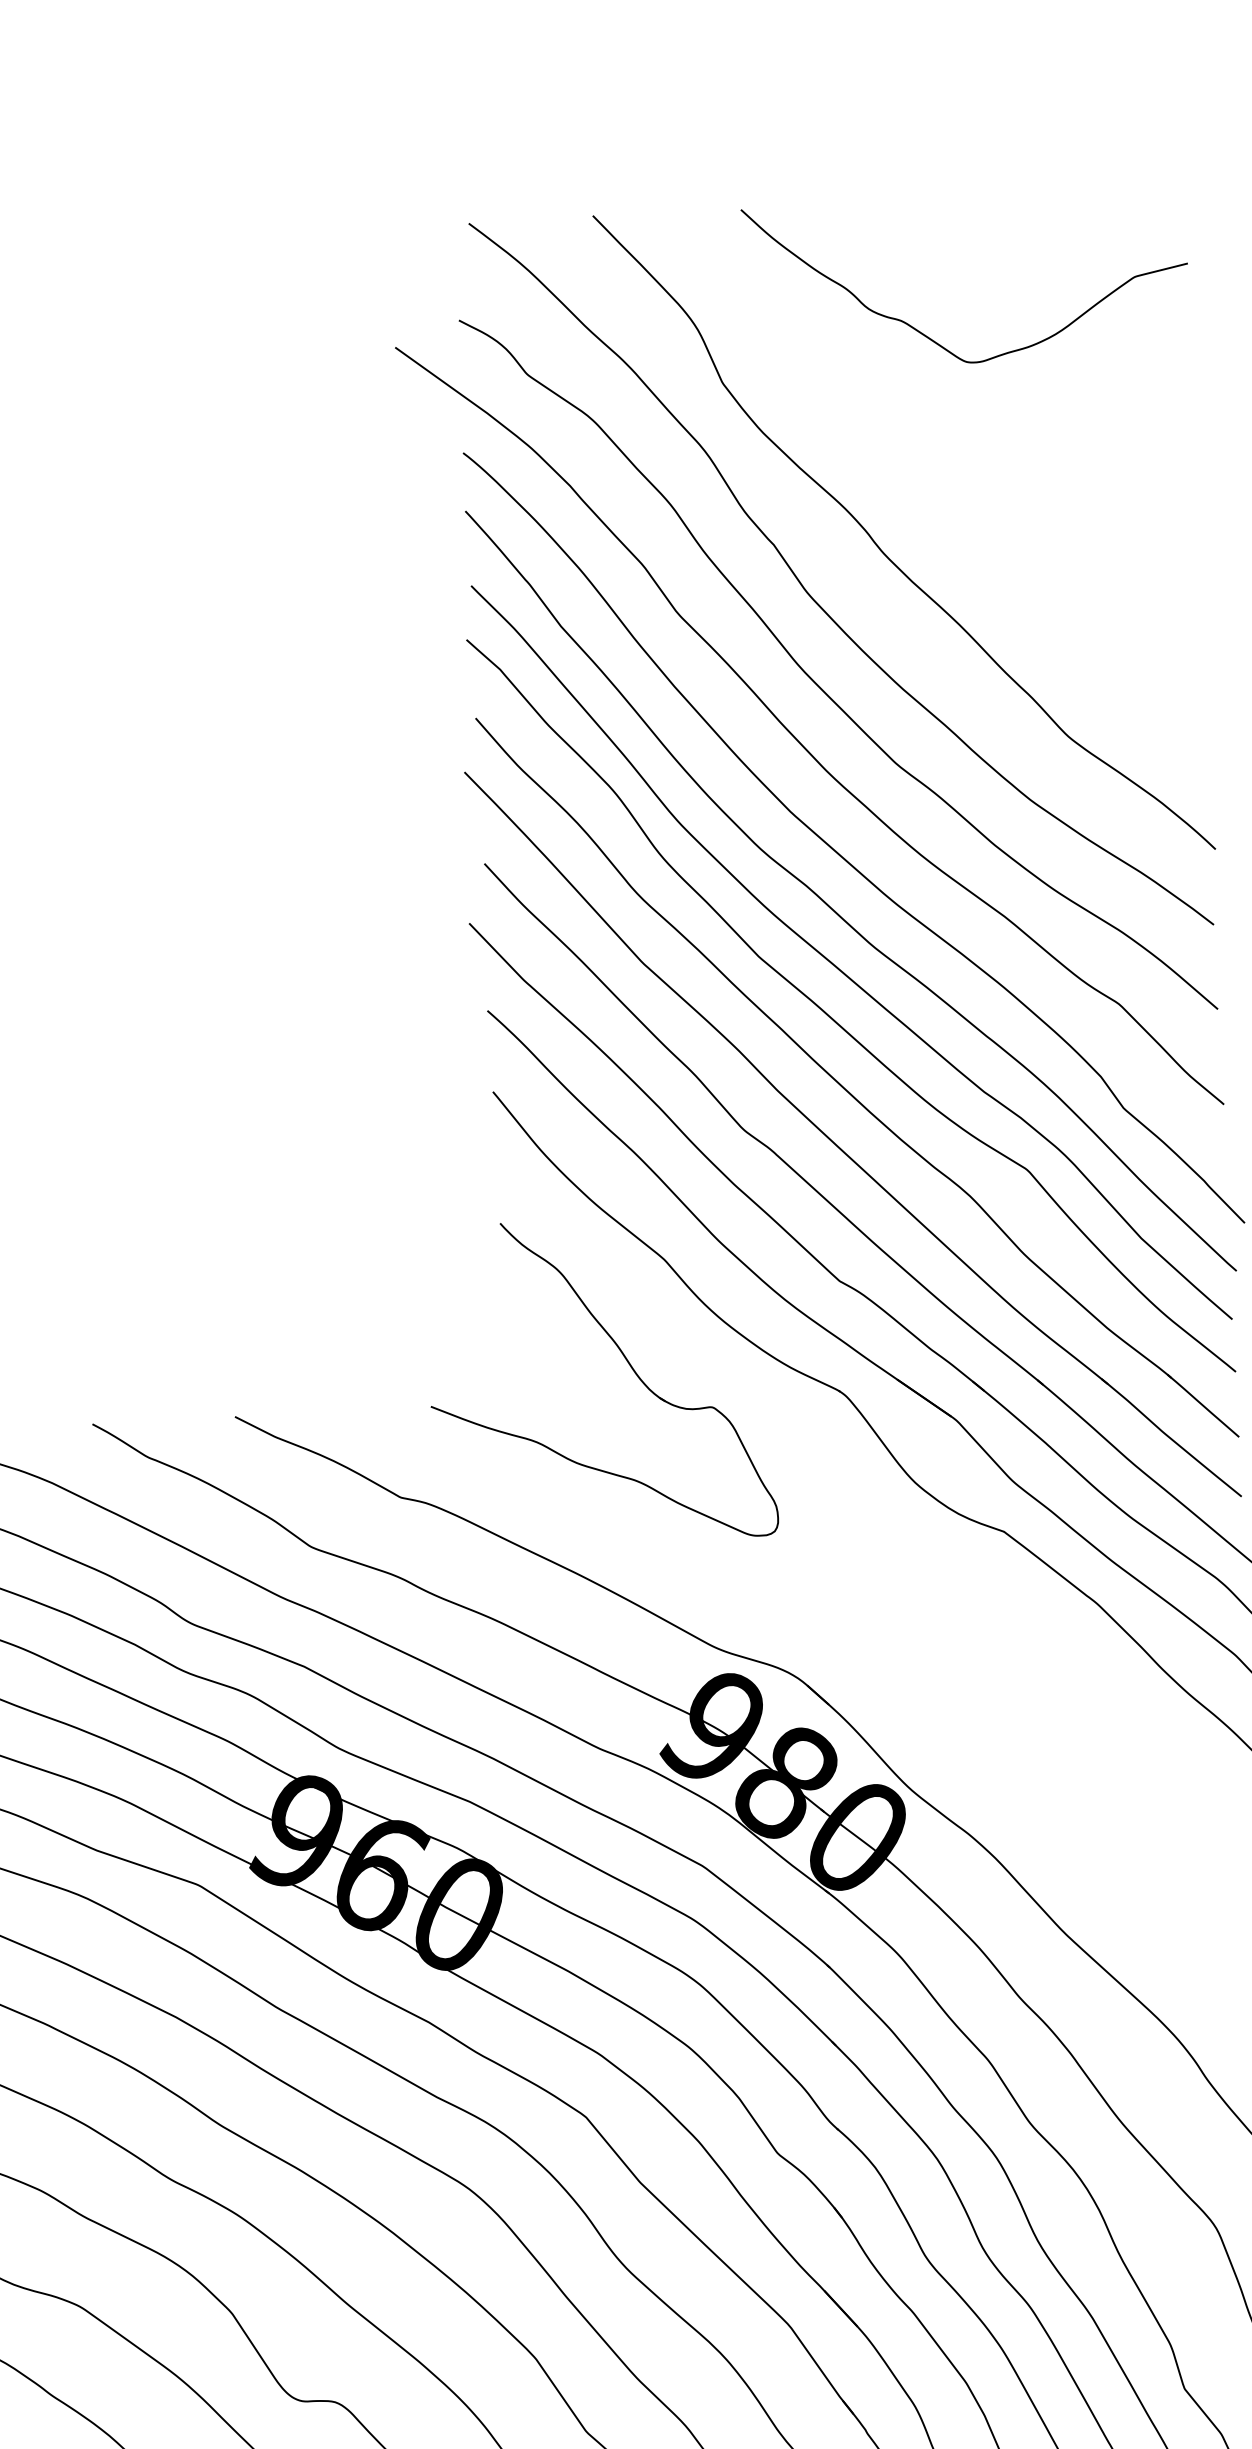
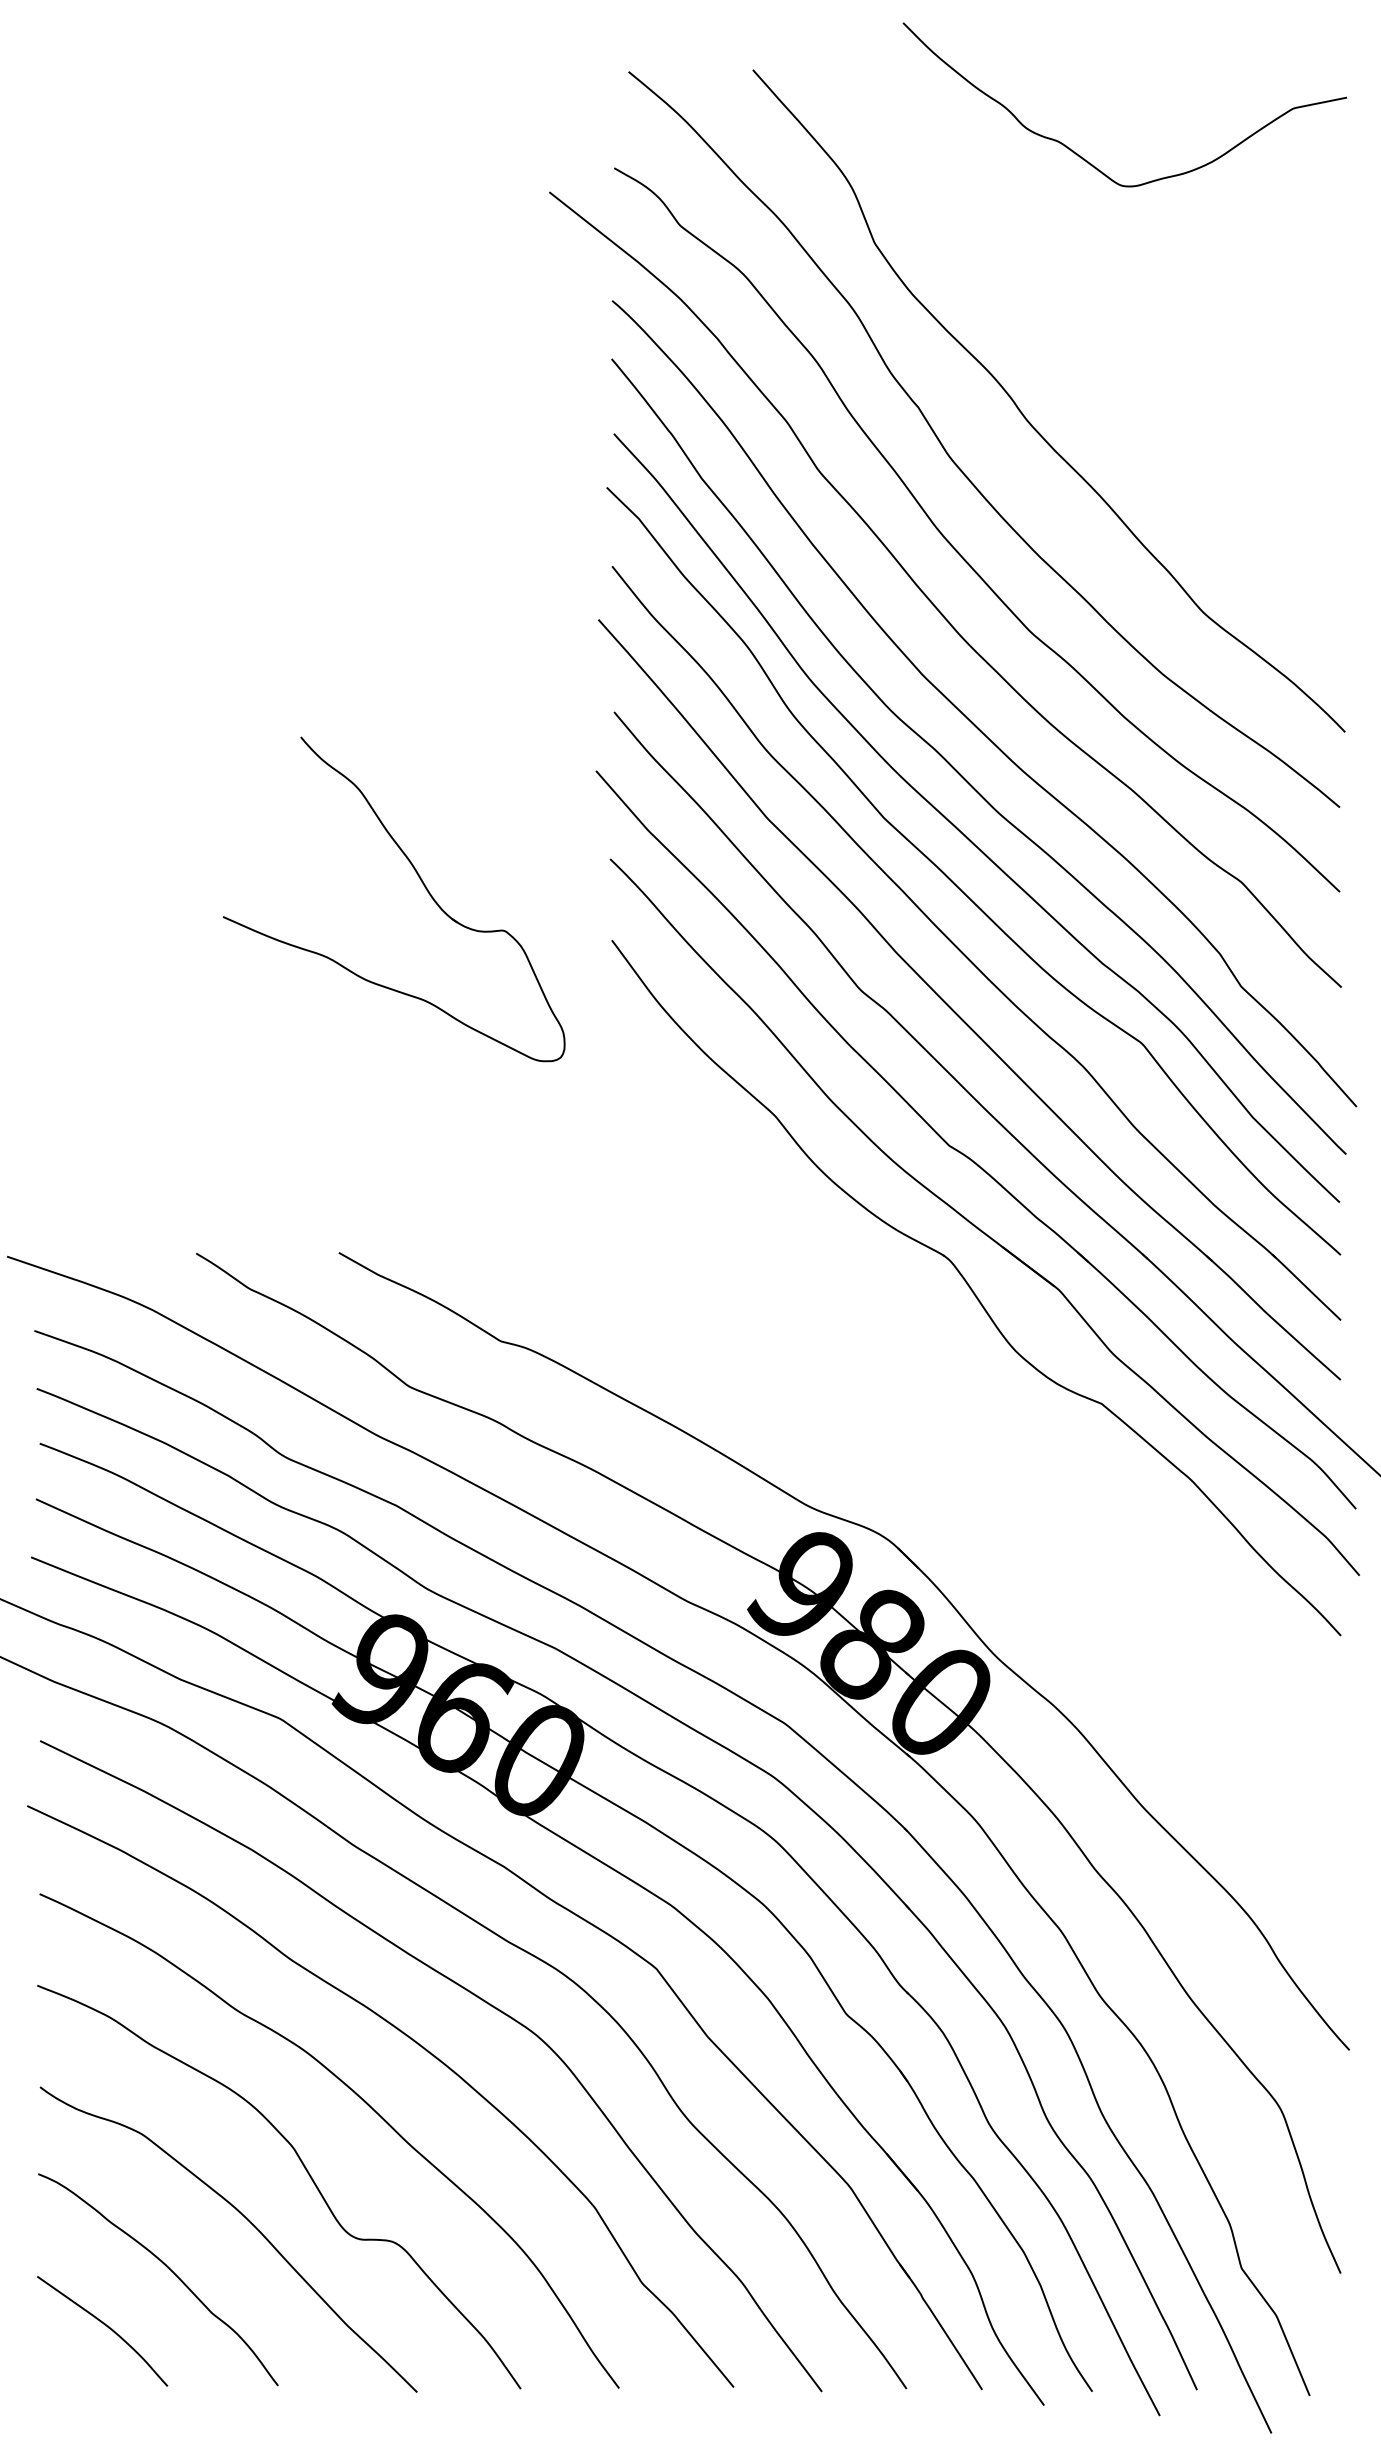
curve: (927, 335) -> (1083, 157), moved
part: (627, 1362) -> (421, 882), moved

